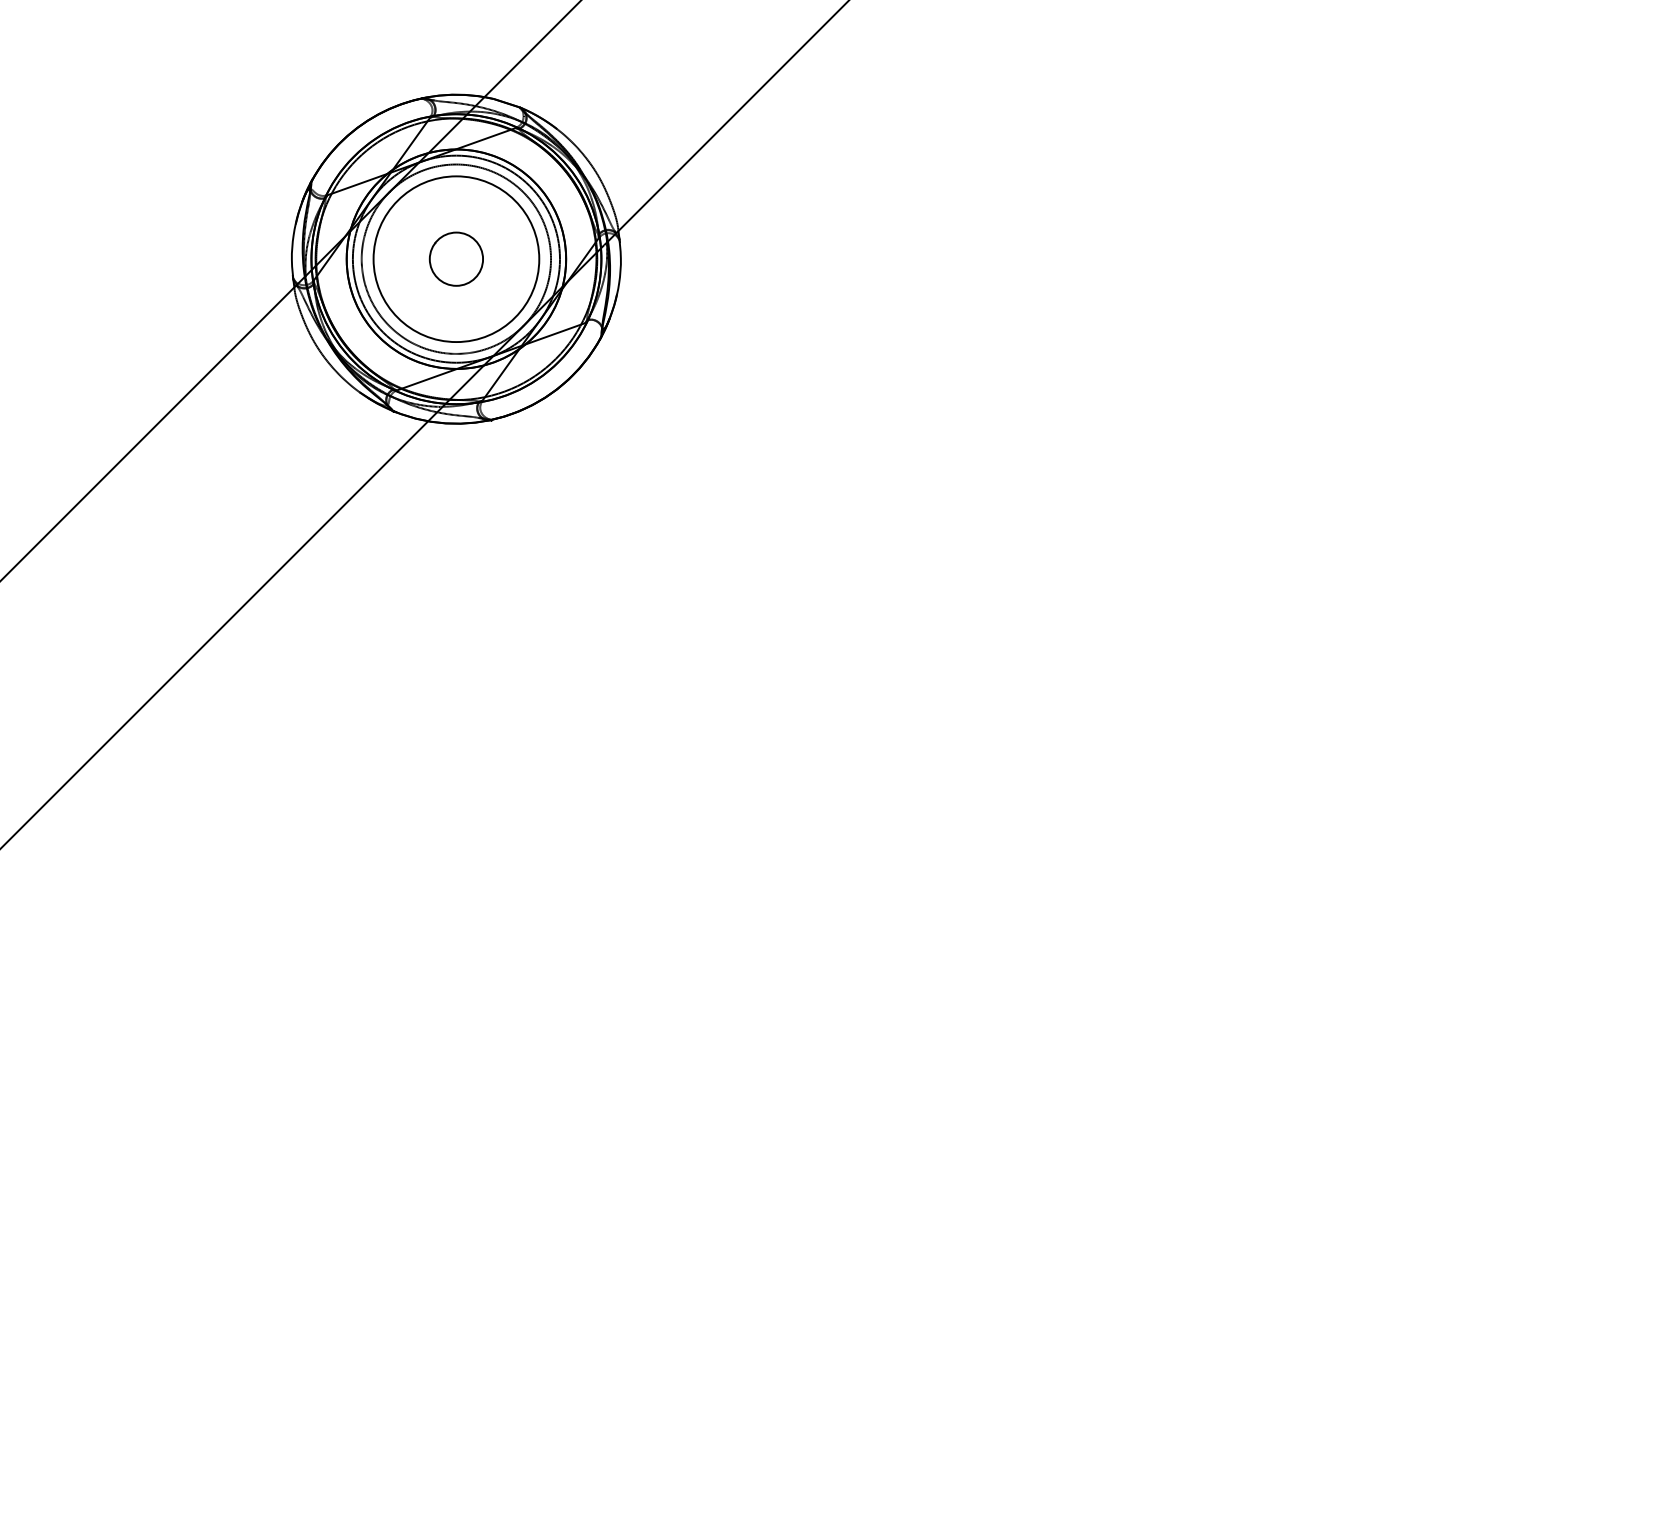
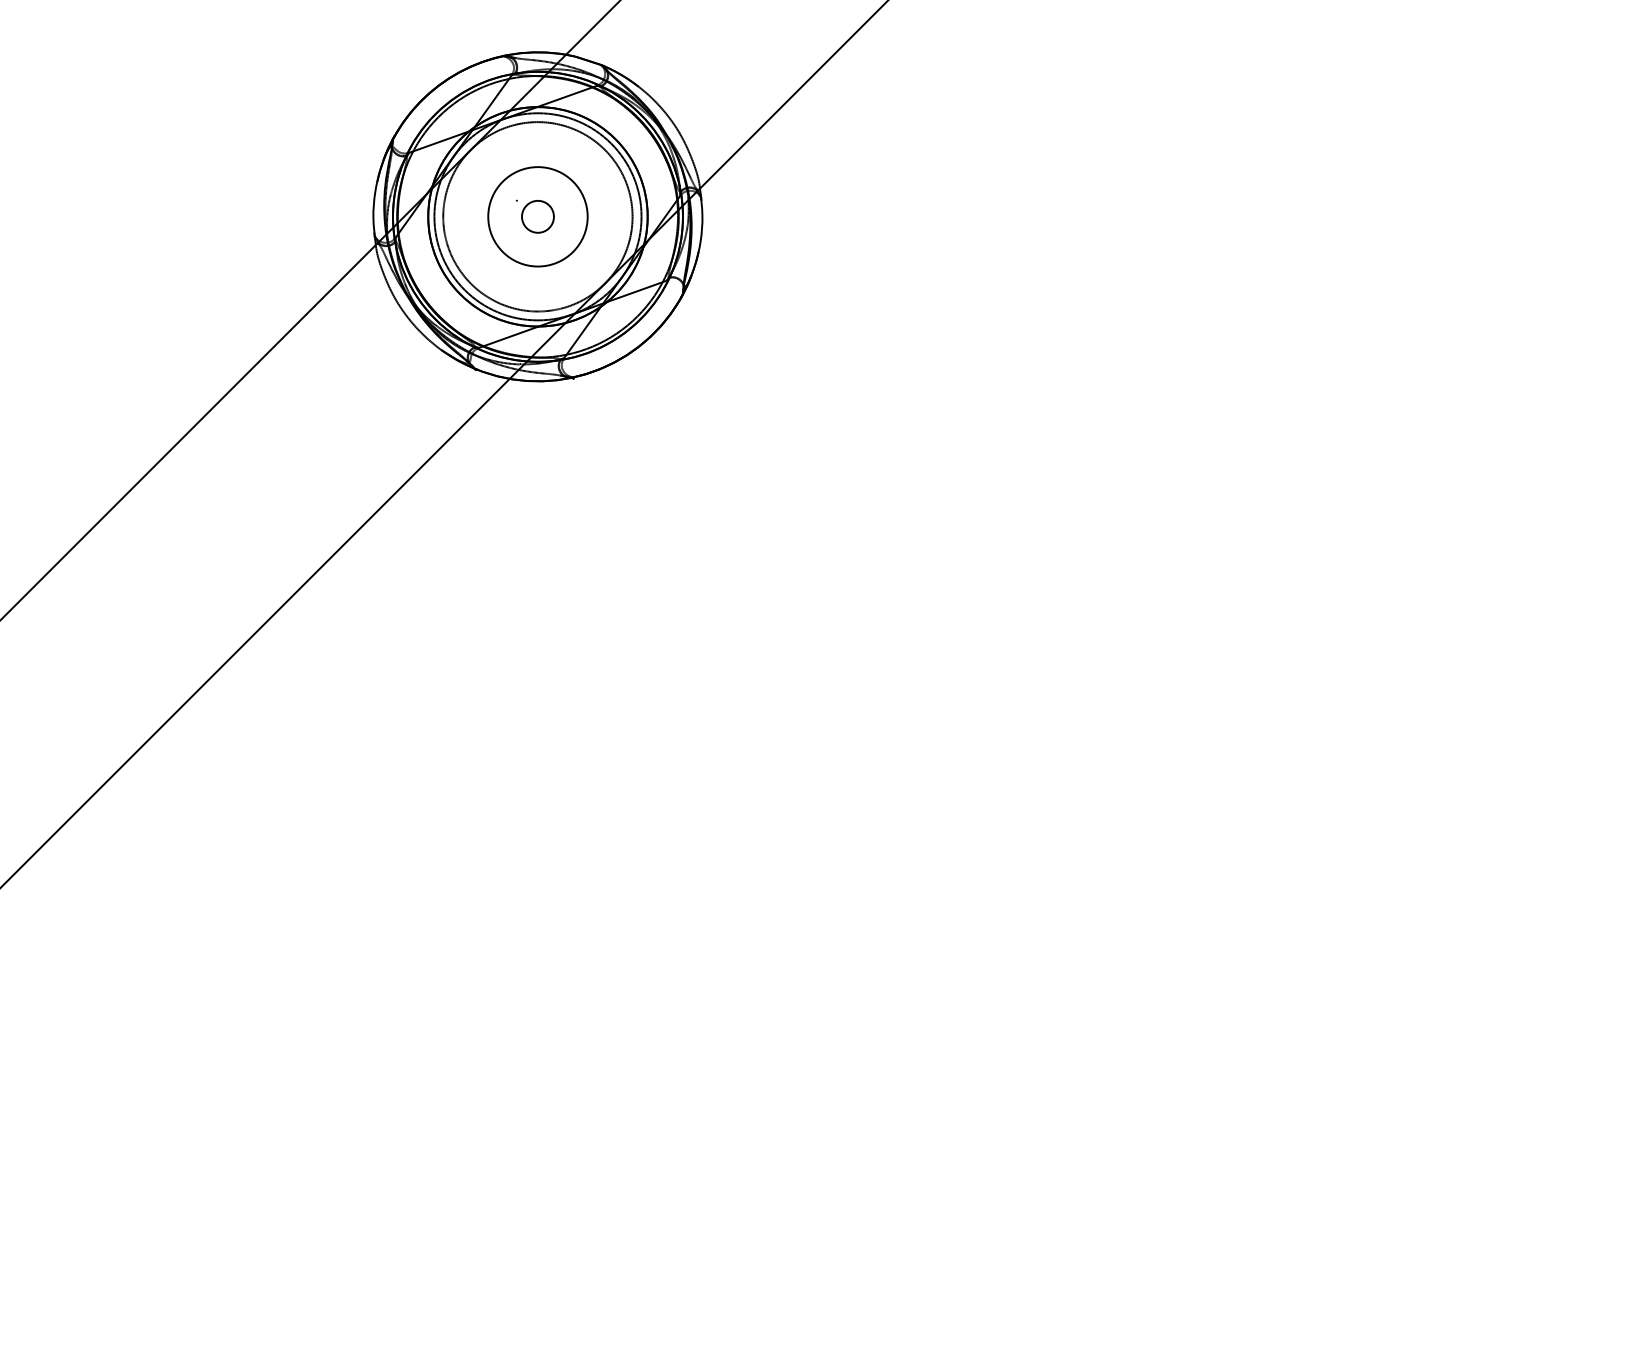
circle: (456, 258) -> (538, 216), size x0.6
circle: (456, 259) -> (538, 217), size x0.6

